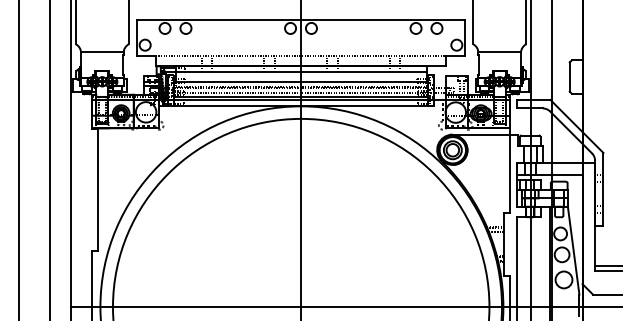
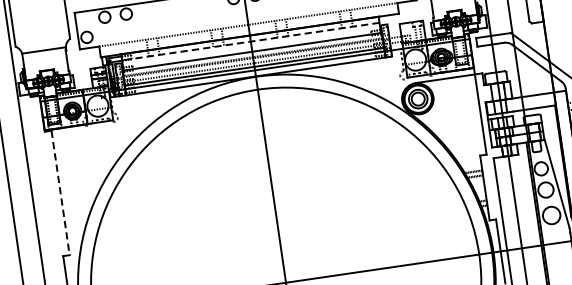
line: (300, 72) -> (250, 42), solid -> dashed
line: (98, 190) -> (60, 193), solid -> dashed

